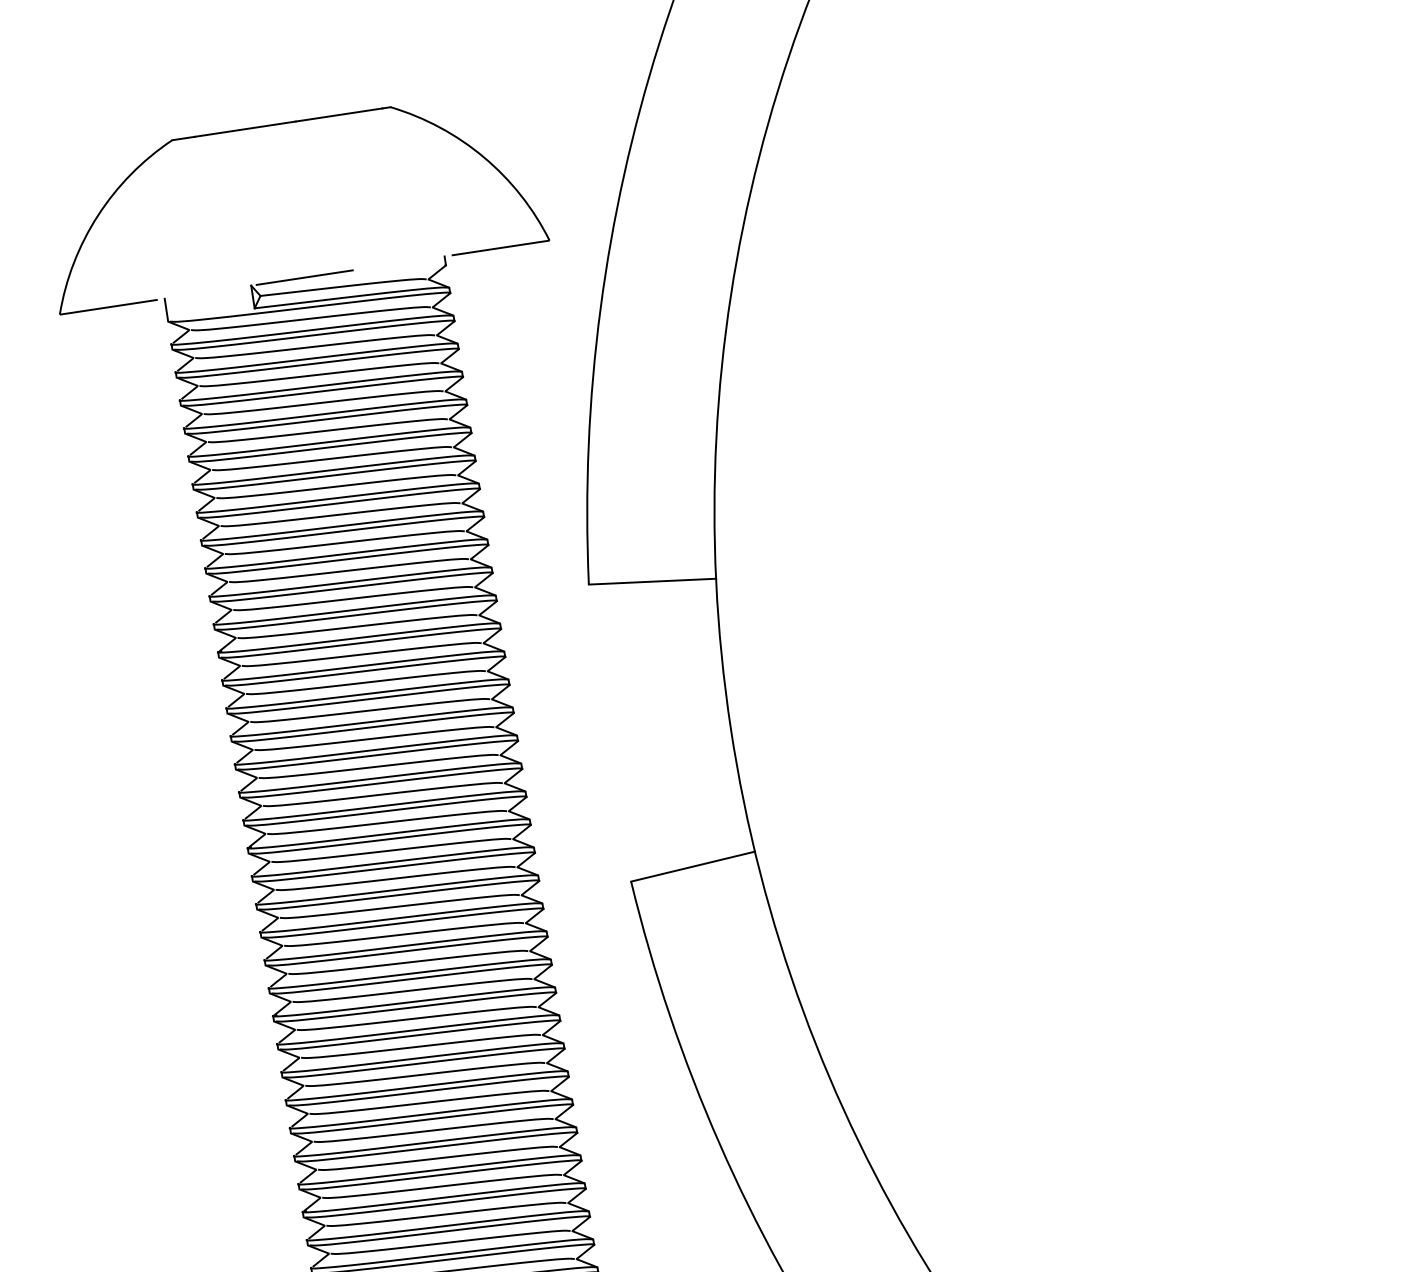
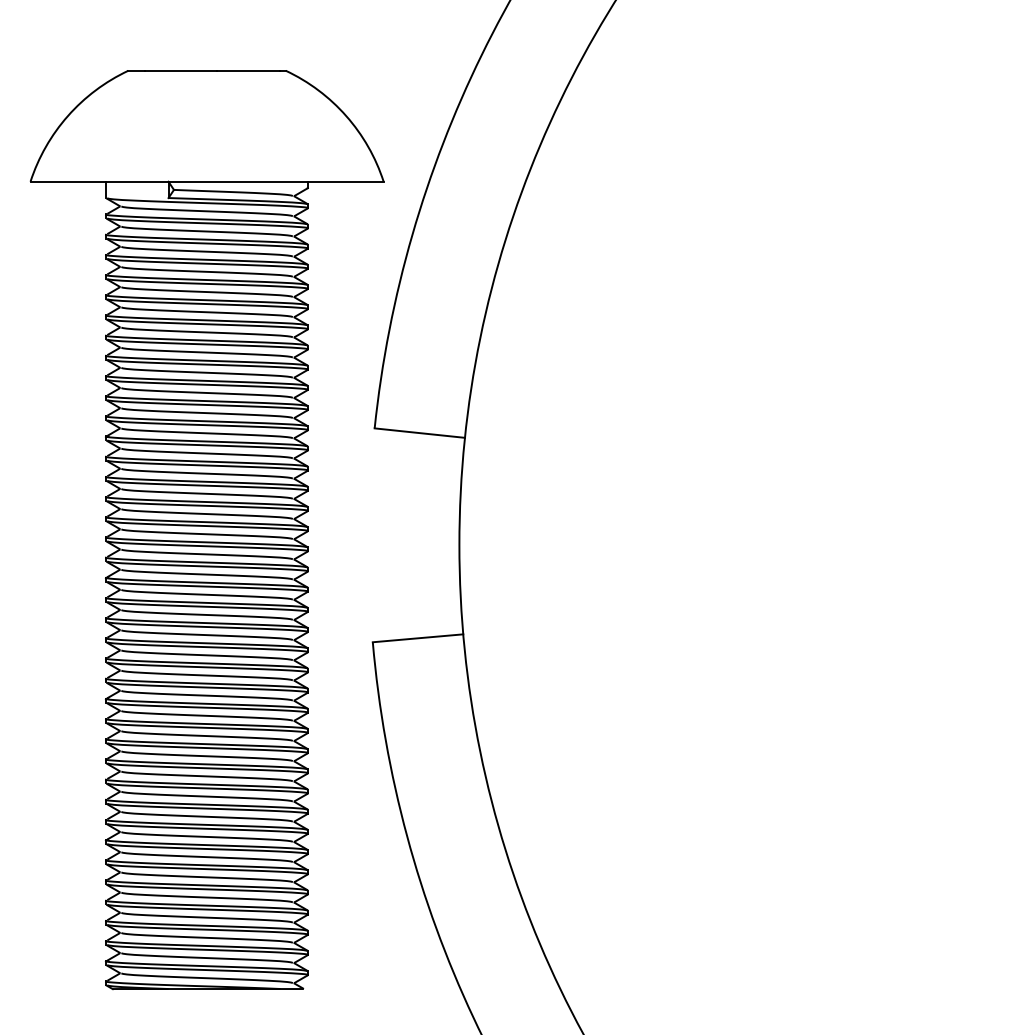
line: (305, 277) -> (207, 181), dashed -> solid

